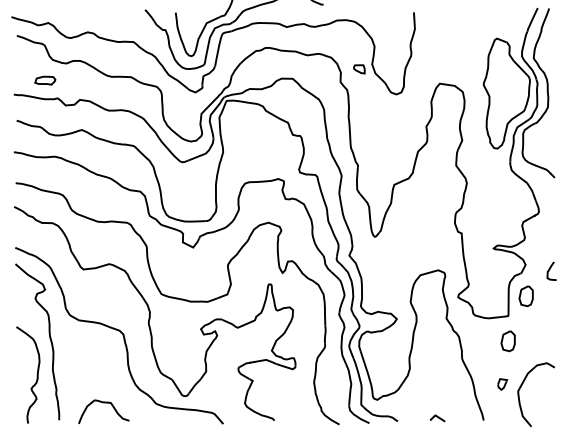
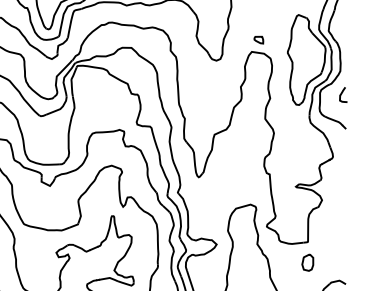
part: (359, 69) -> (258, 40), moved
curve: (550, 269) -> (342, 93), moved
part: (525, 296) -> (321, 226), removed

